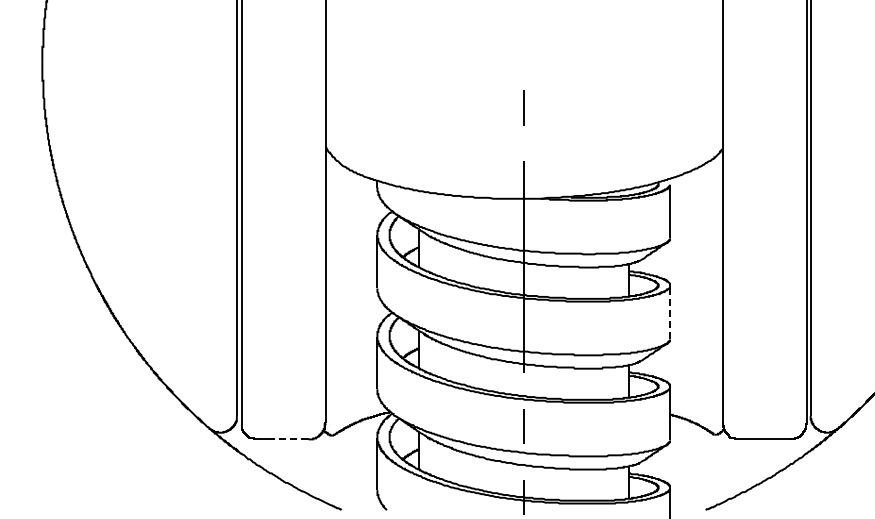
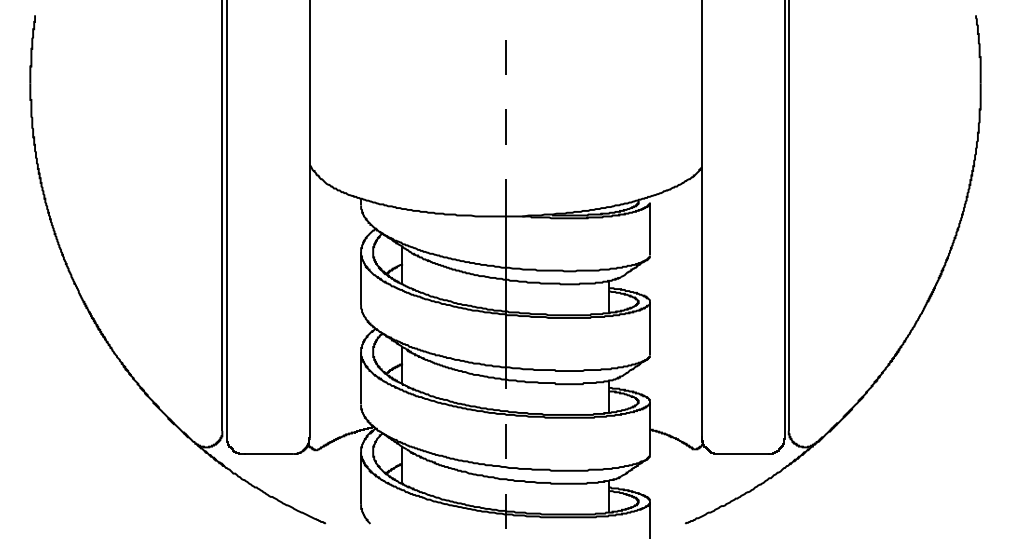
line: (523, 37) -> (505, 57), added
line: (669, 312) -> (649, 328), dashed -> solid
line: (287, 439) -> (272, 454), dashed -> solid

